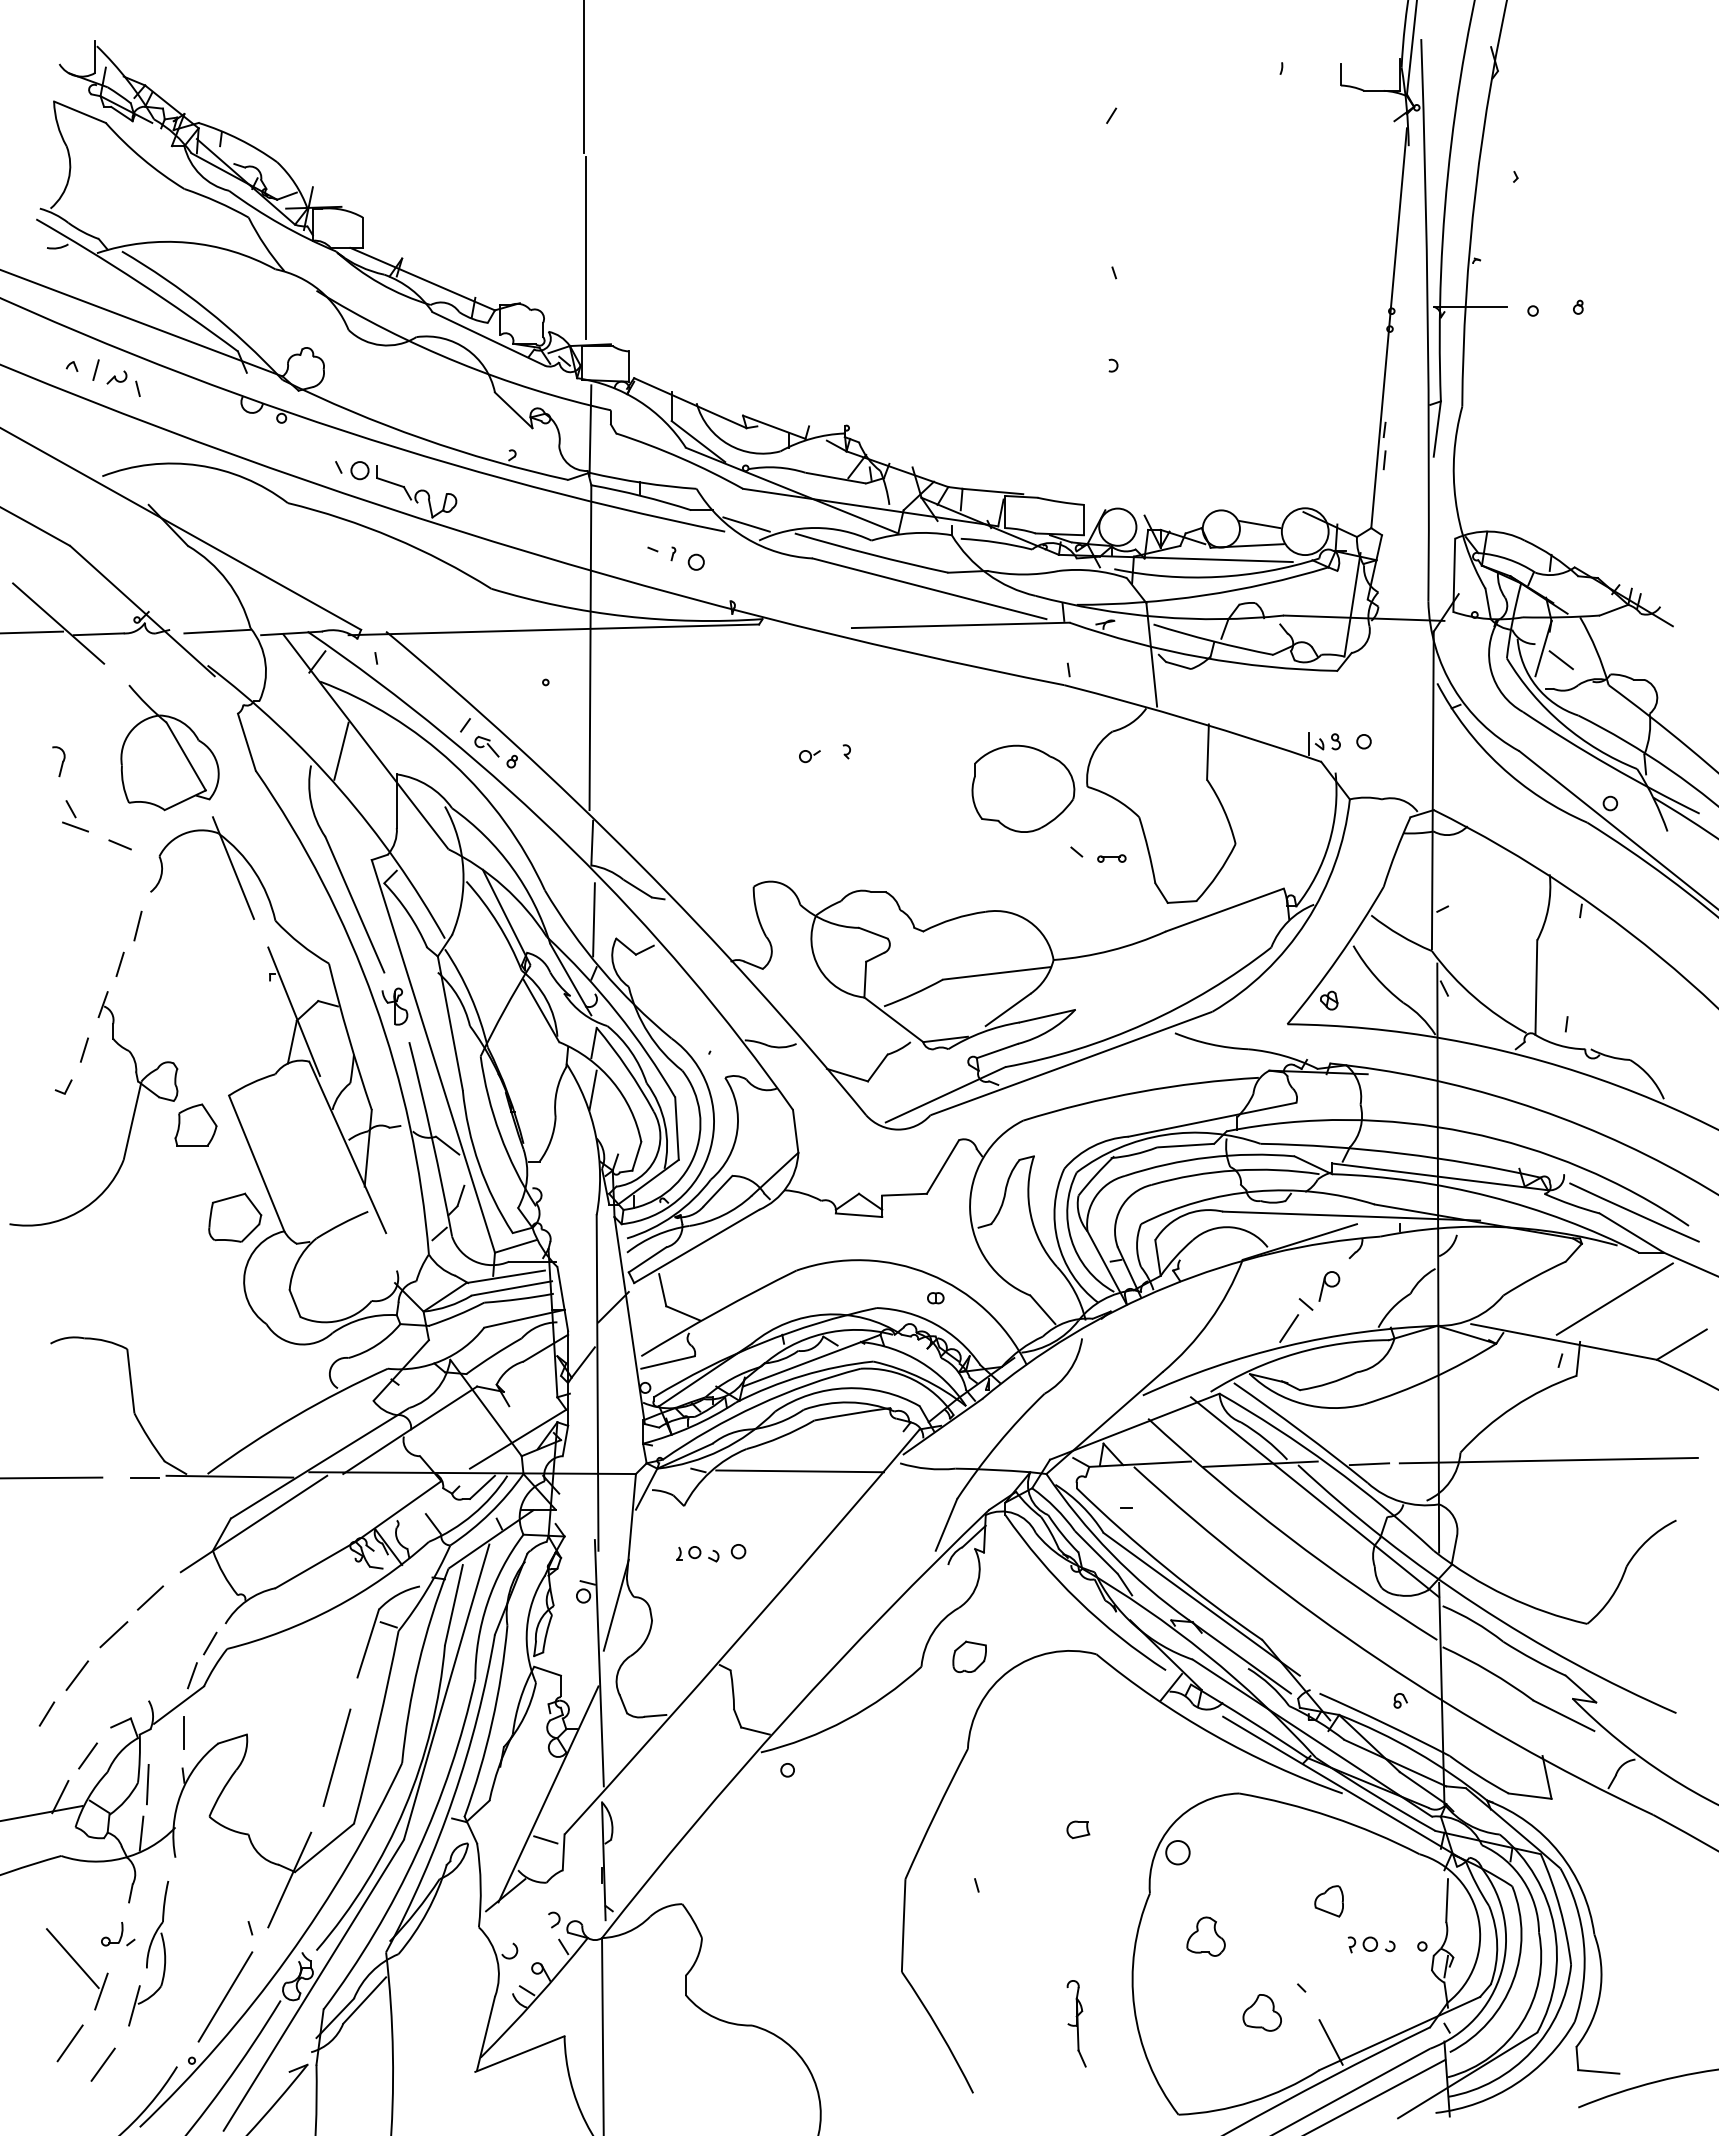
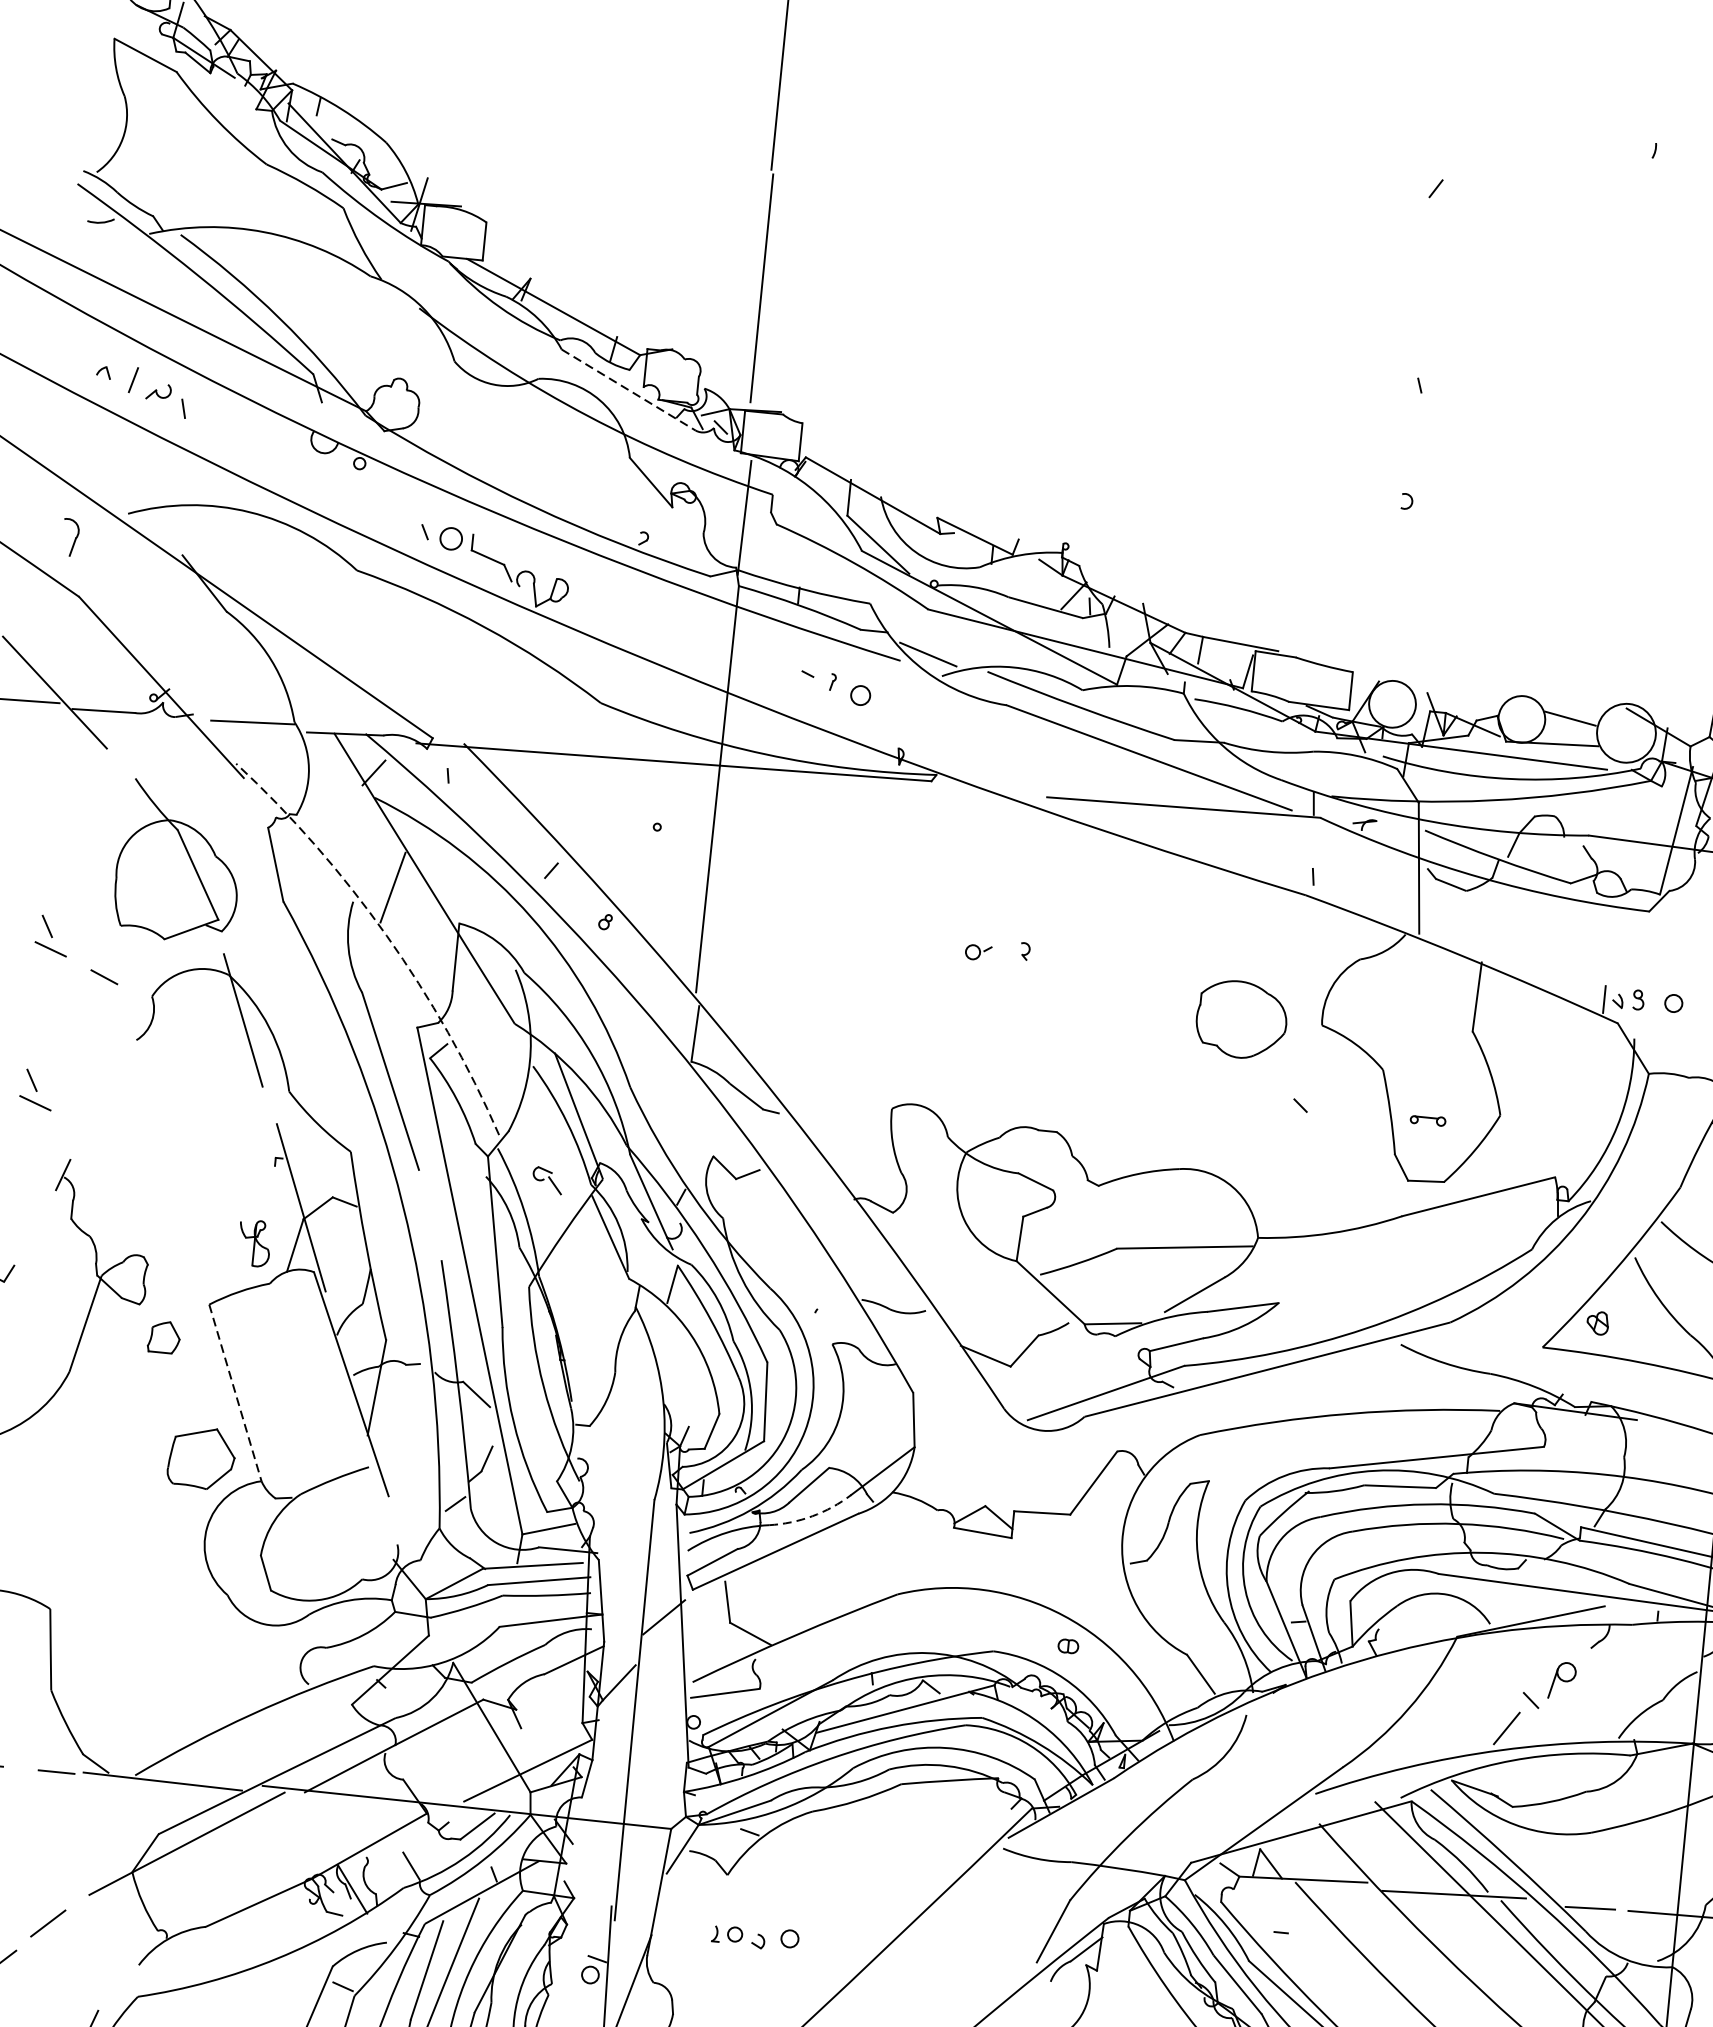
line: (489, 339) -> (629, 390), solid -> dashed
part: (486, 746) -> (547, 1180), moved
part: (58, 761) -> (70, 537), moved
part: (1023, 788) -> (1241, 1019), size x0.7
arc: (340, 789) -> (387, 935), solid -> dashed
part: (1111, 858) -> (1427, 1120), moved
line: (593, 919) -> (687, 1129), removed
line: (137, 925) -> (115, 1080), removed
part: (75, 939) -> (36, 1090), added
line: (119, 964) -> (88, 1126), removed
part: (394, 1006) -> (253, 1243), moved
line: (84, 1049) -> (34, 1228), removed
line: (592, 1089) -> (664, 1342), removed
part: (195, 1124) -> (163, 1336), size x0.6
line: (256, 1163) -> (235, 1392), solid -> dashed
arc: (723, 1215) -> (813, 1516), solid -> dashed
line: (800, 1471) -> (877, 1846), removed
line: (210, 1643) -> (117, 1987), removed

